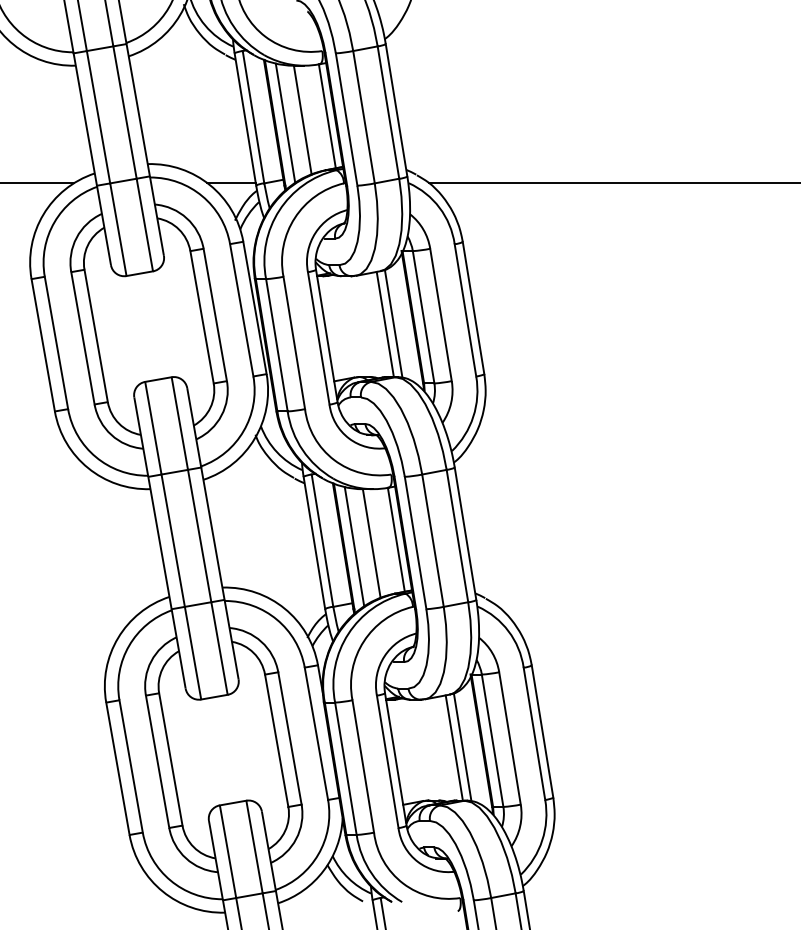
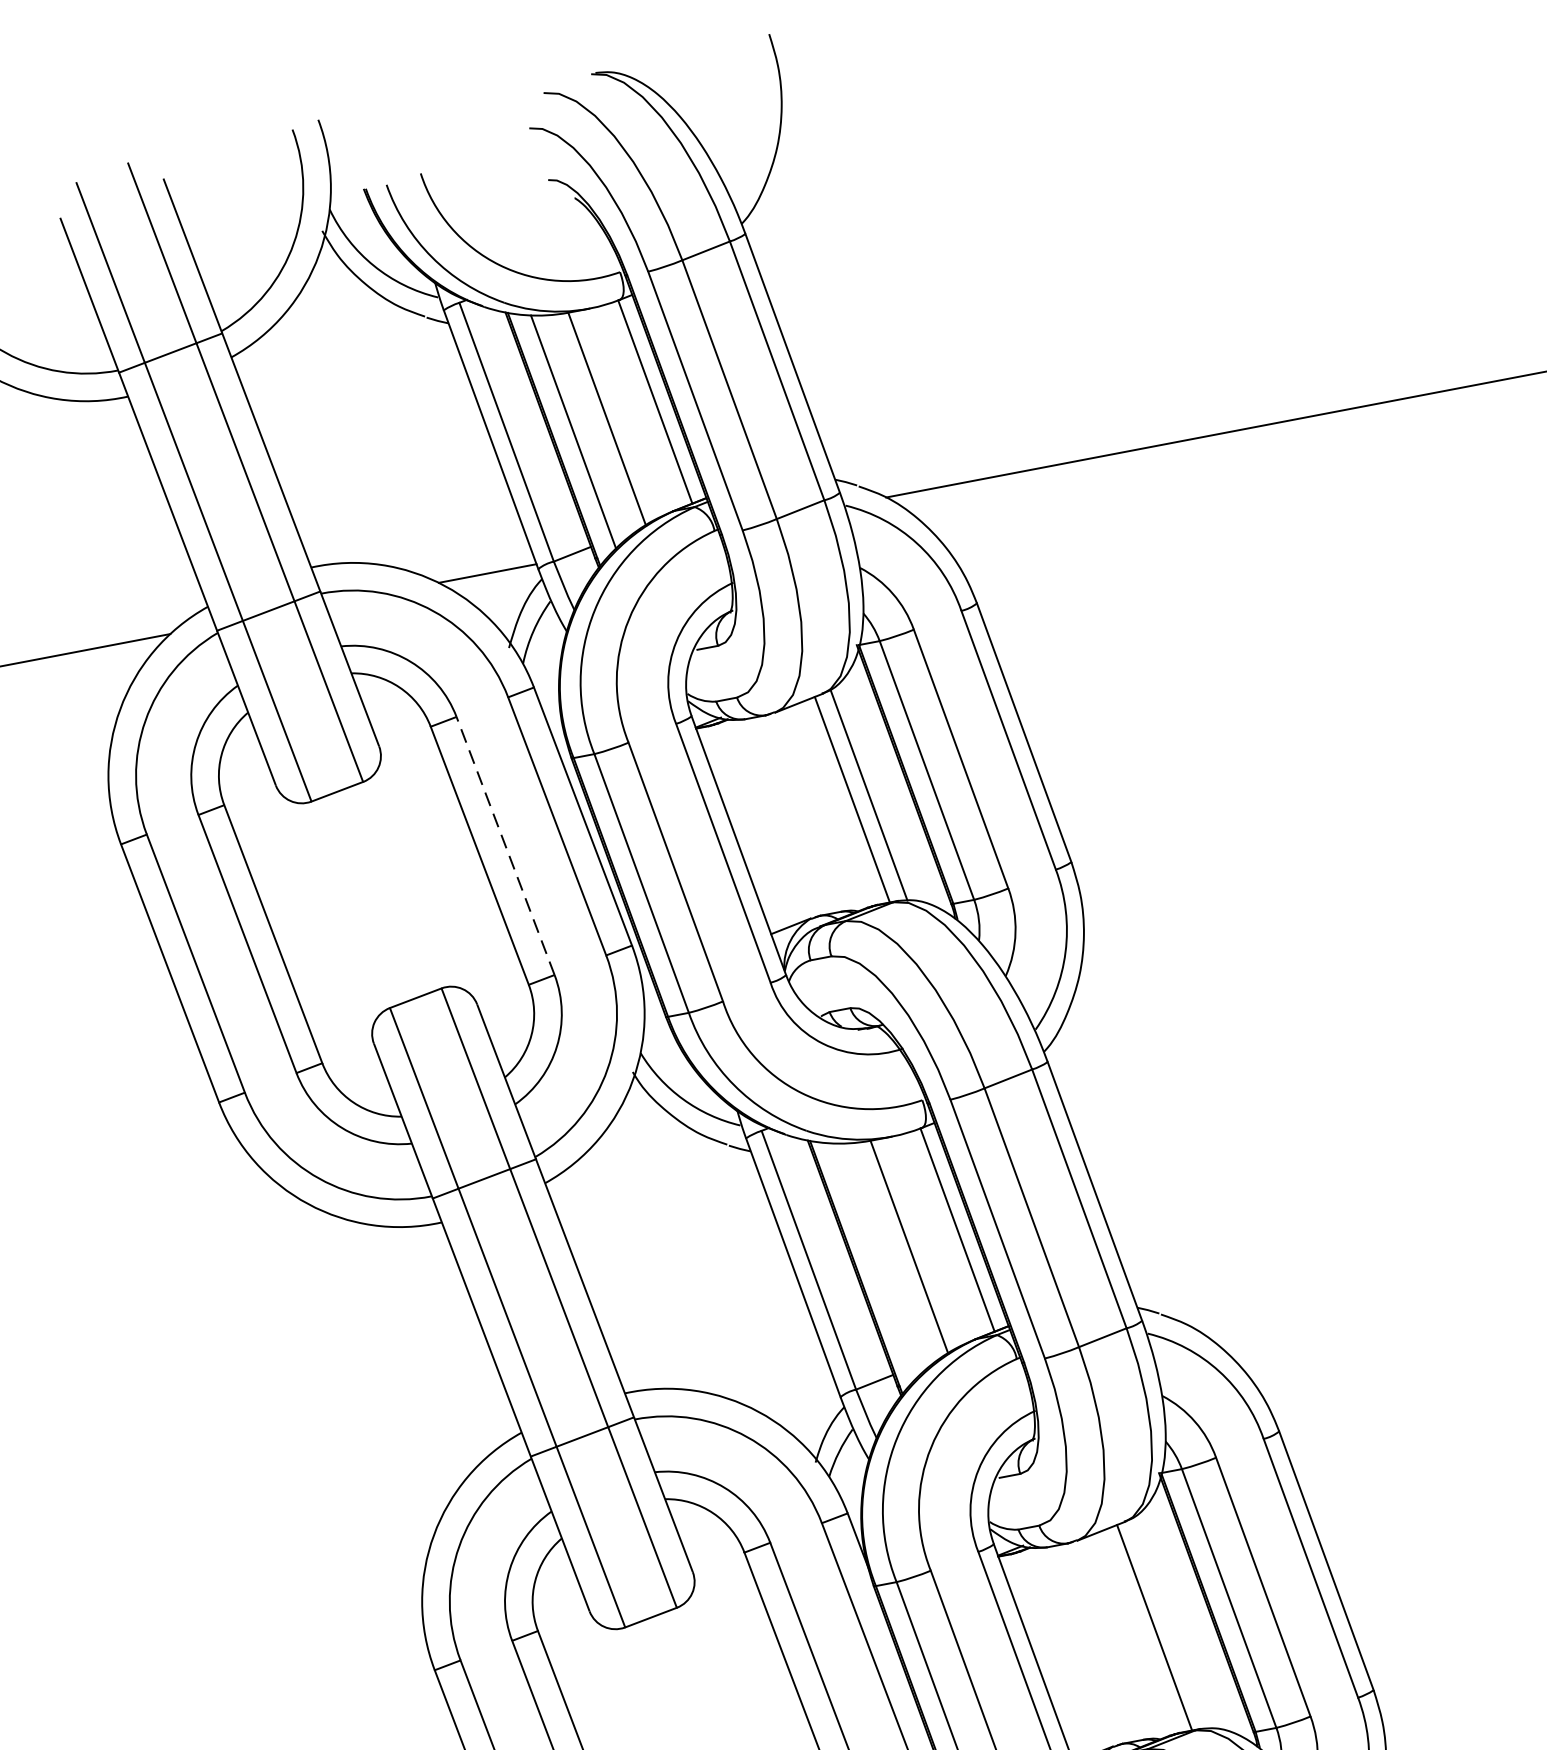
line: (215, 314) -> (505, 844), solid -> dashed
line: (354, 546) -> (875, 1259), removed
line: (462, 747) -> (1170, 1623), removed

